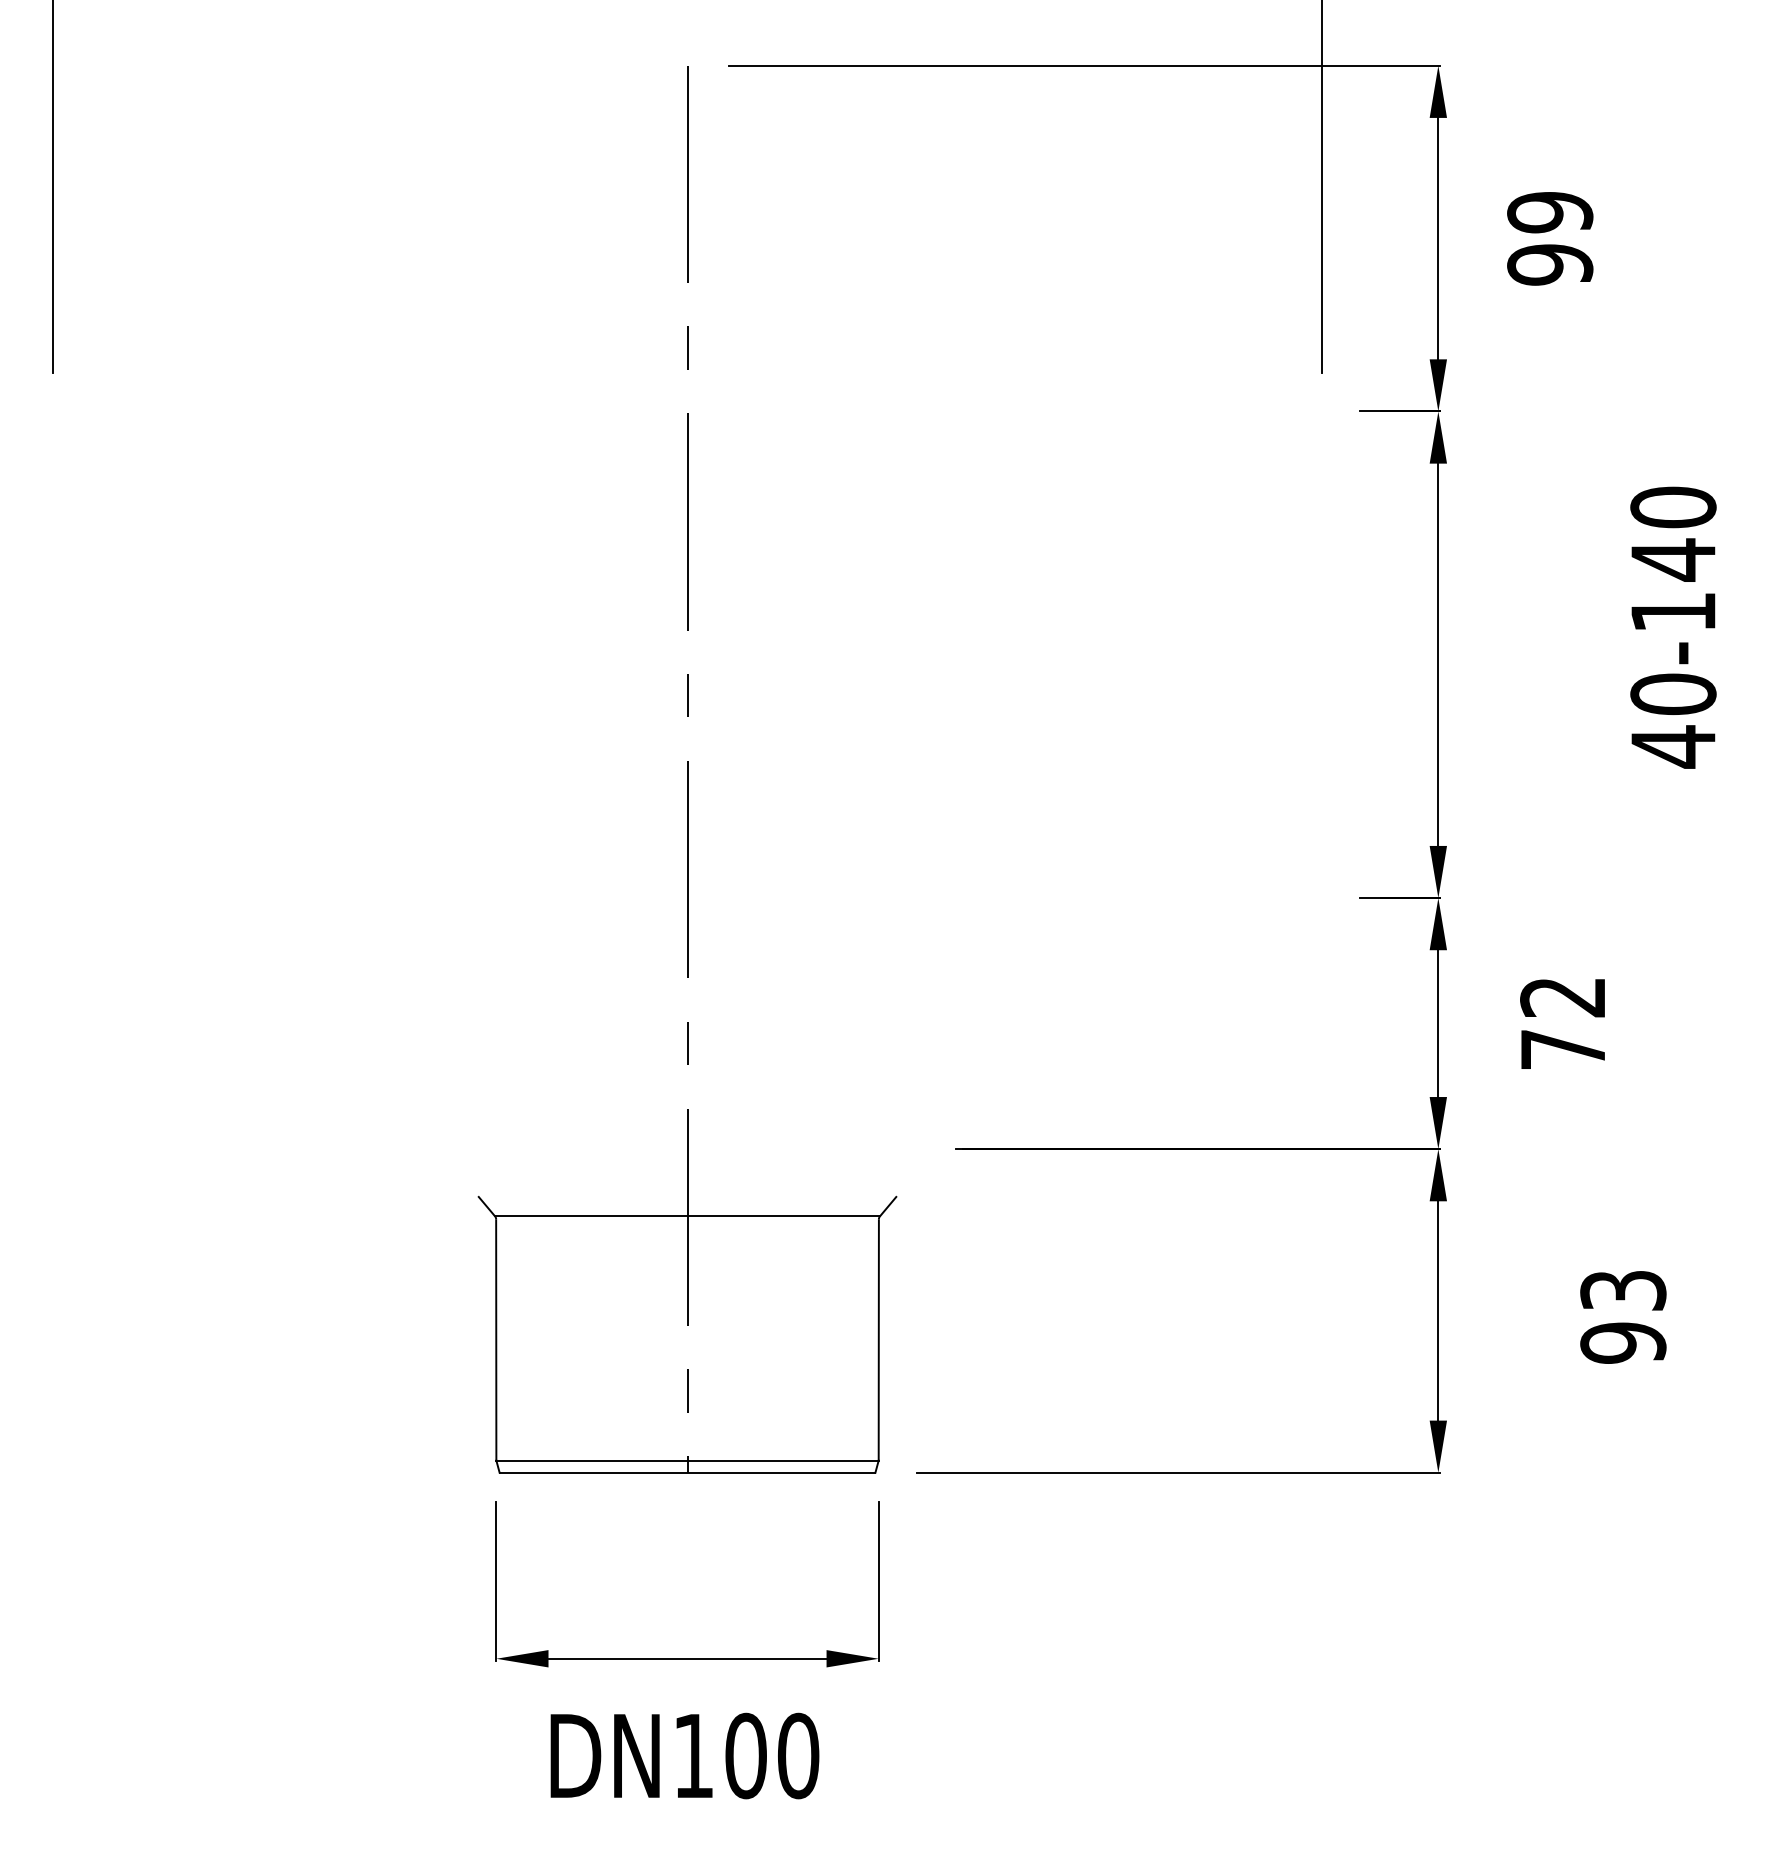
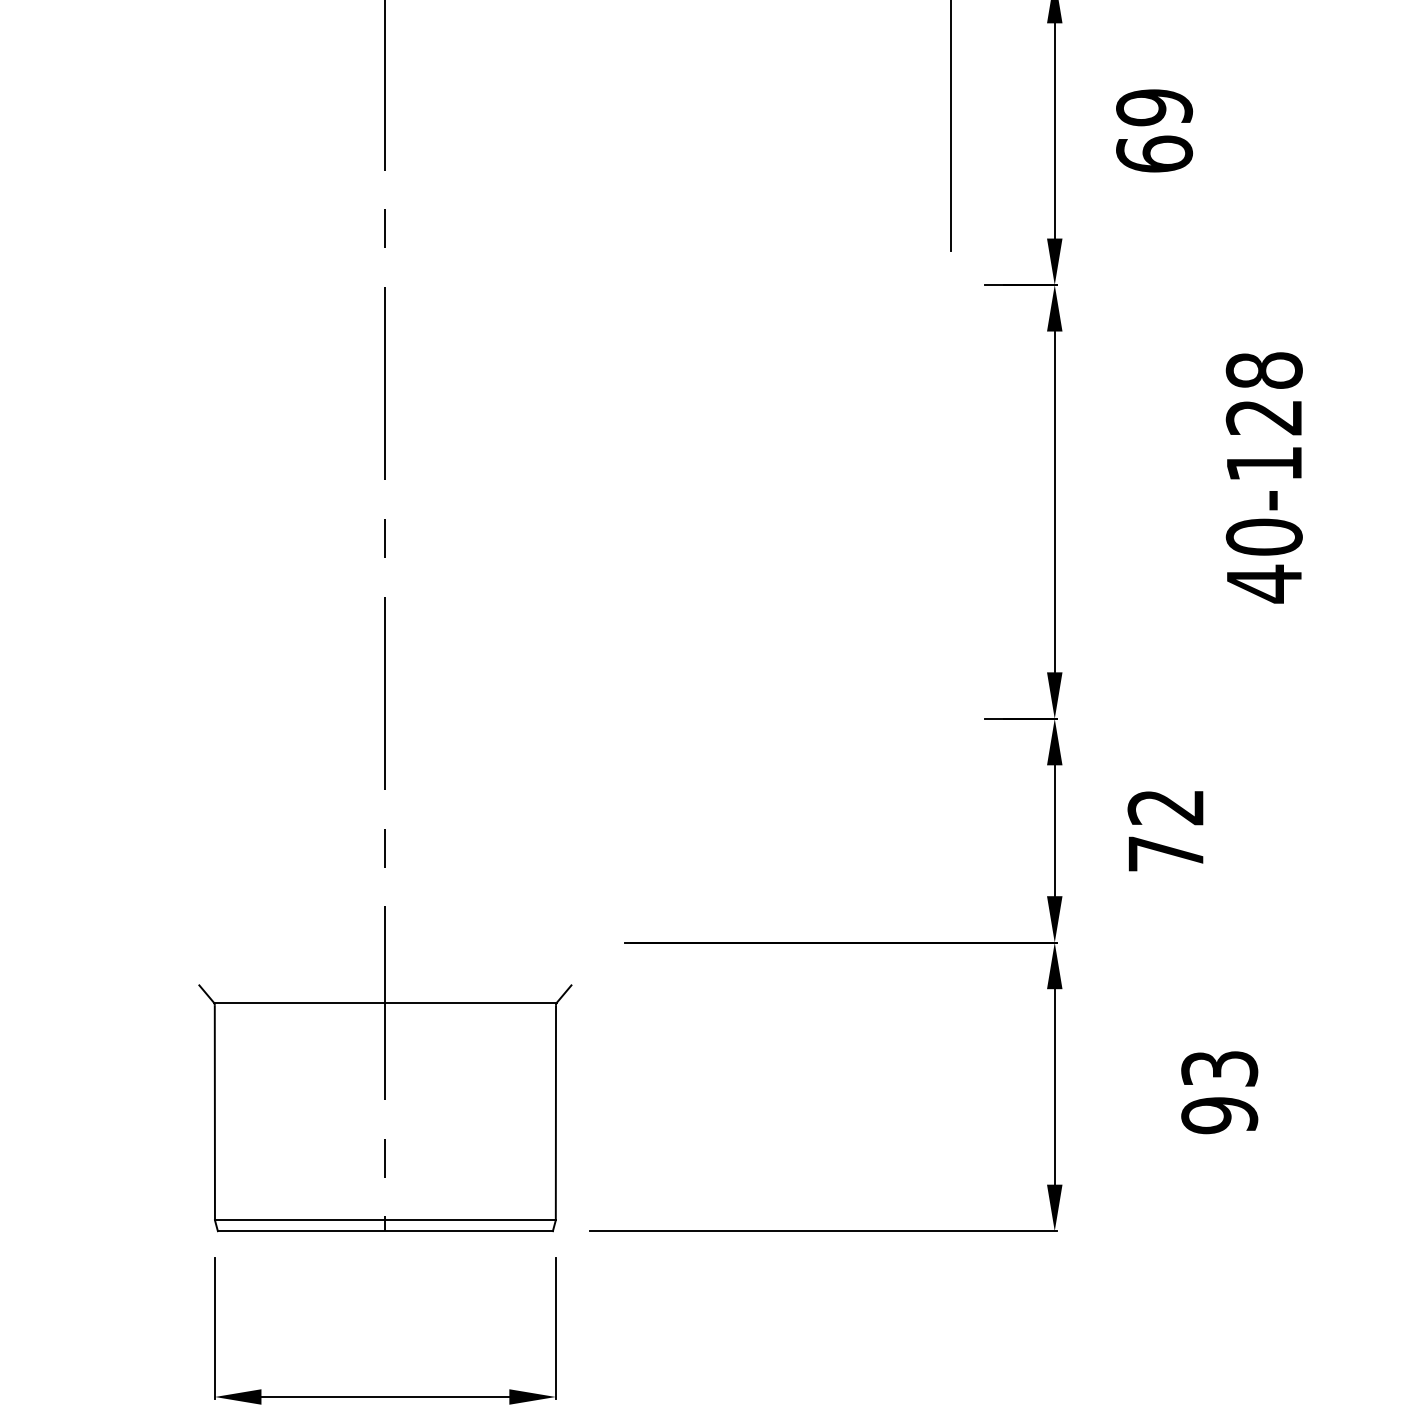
text: (1550, 264) -> (1154, 154), 99 -> 69
text: (1673, 533) -> (1264, 393), 40-140 -> 40-128

